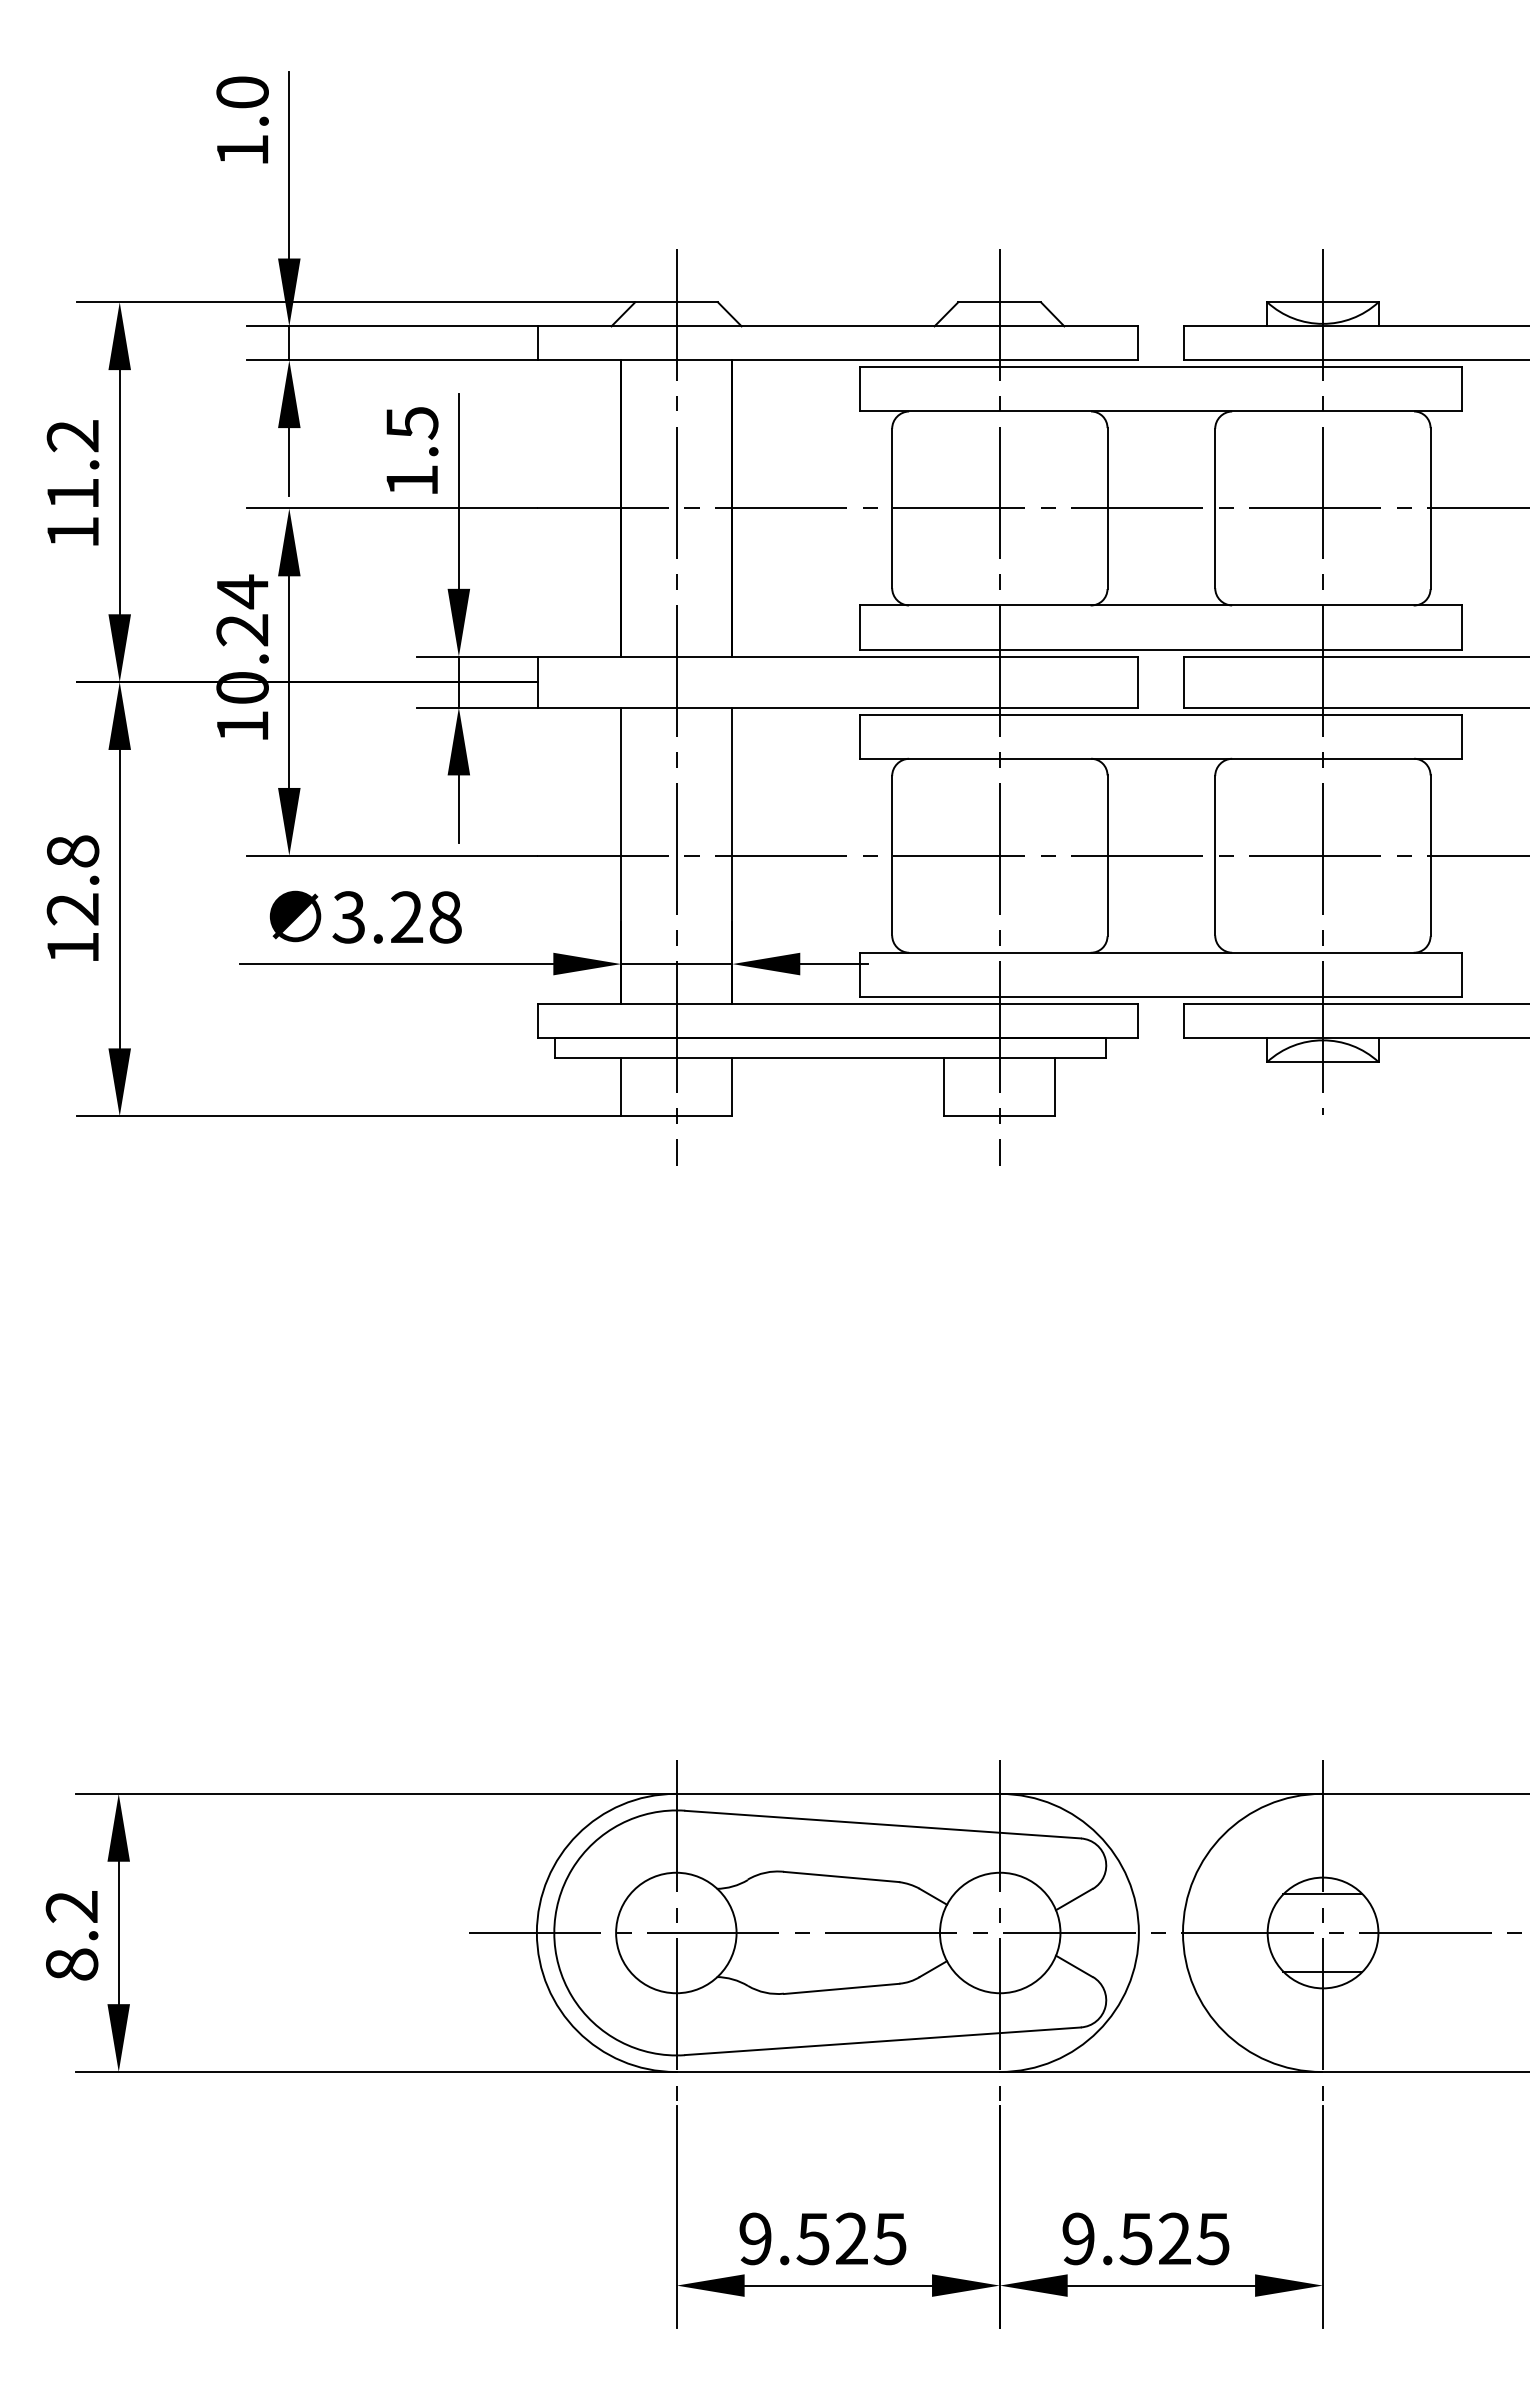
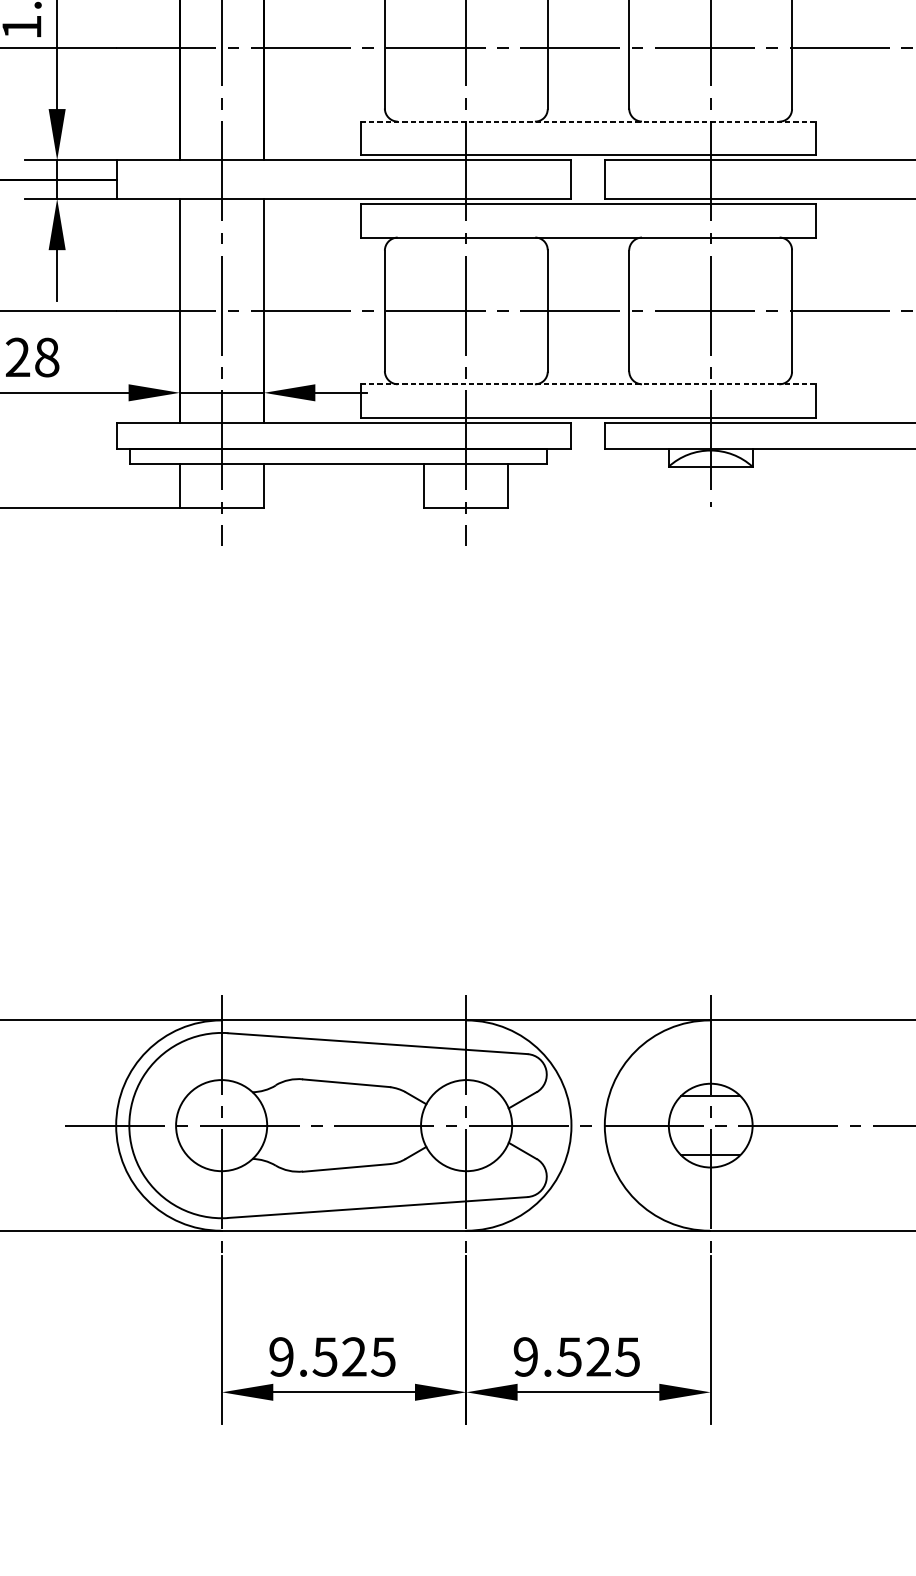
line: (1161, 605) -> (588, 121), solid -> dashed
line: (1161, 952) -> (588, 384), solid -> dashed

